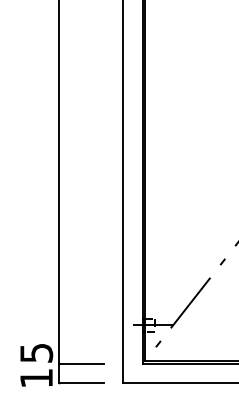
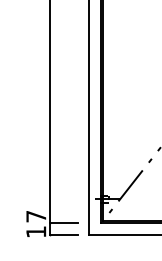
text: (36, 352) -> (36, 216), 15 -> 17

